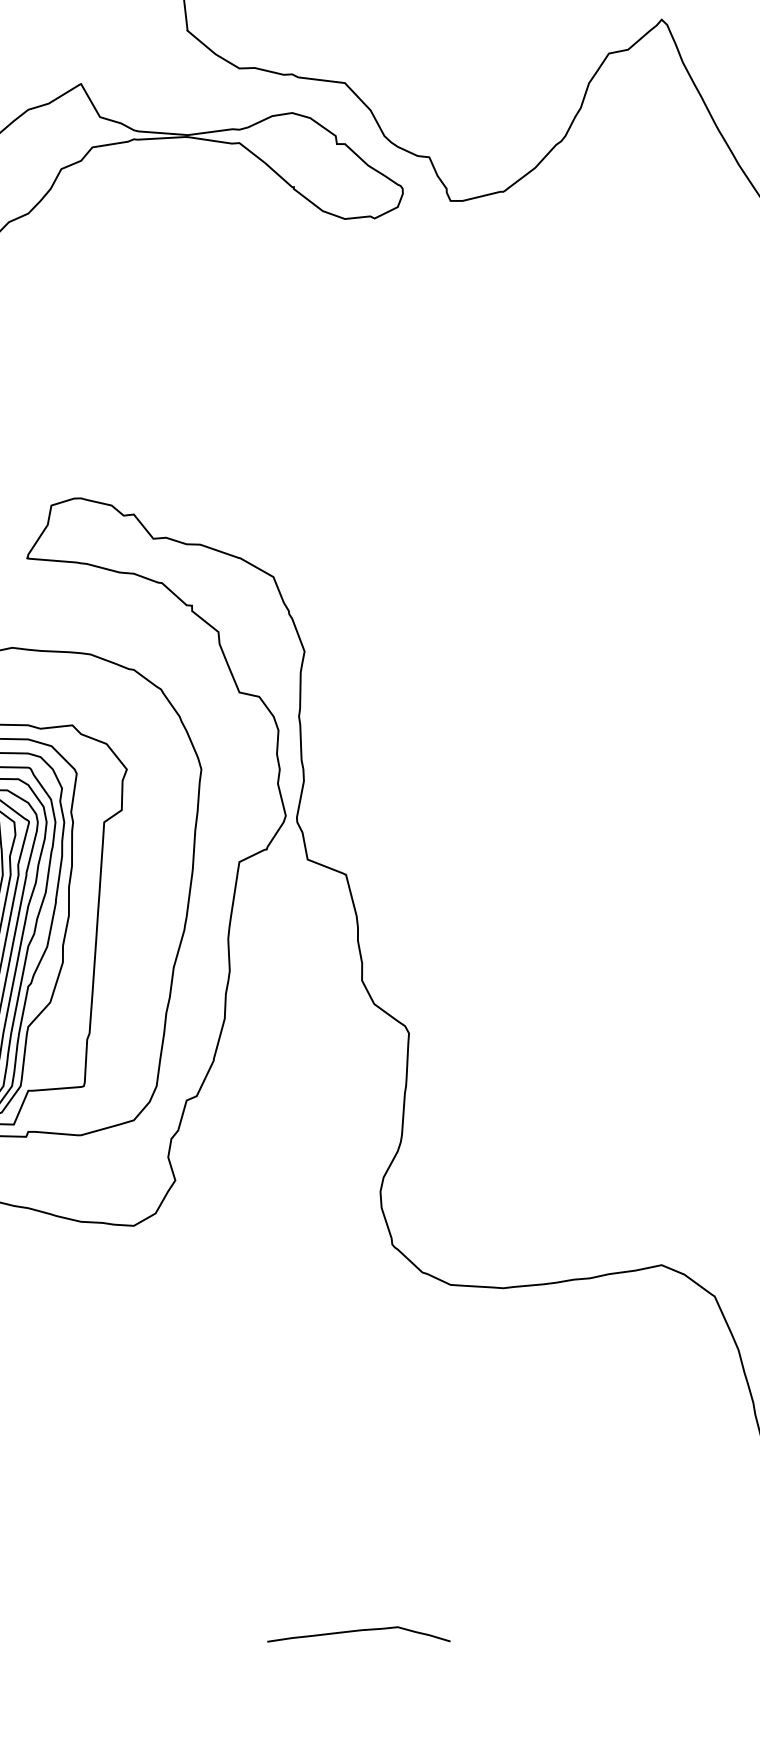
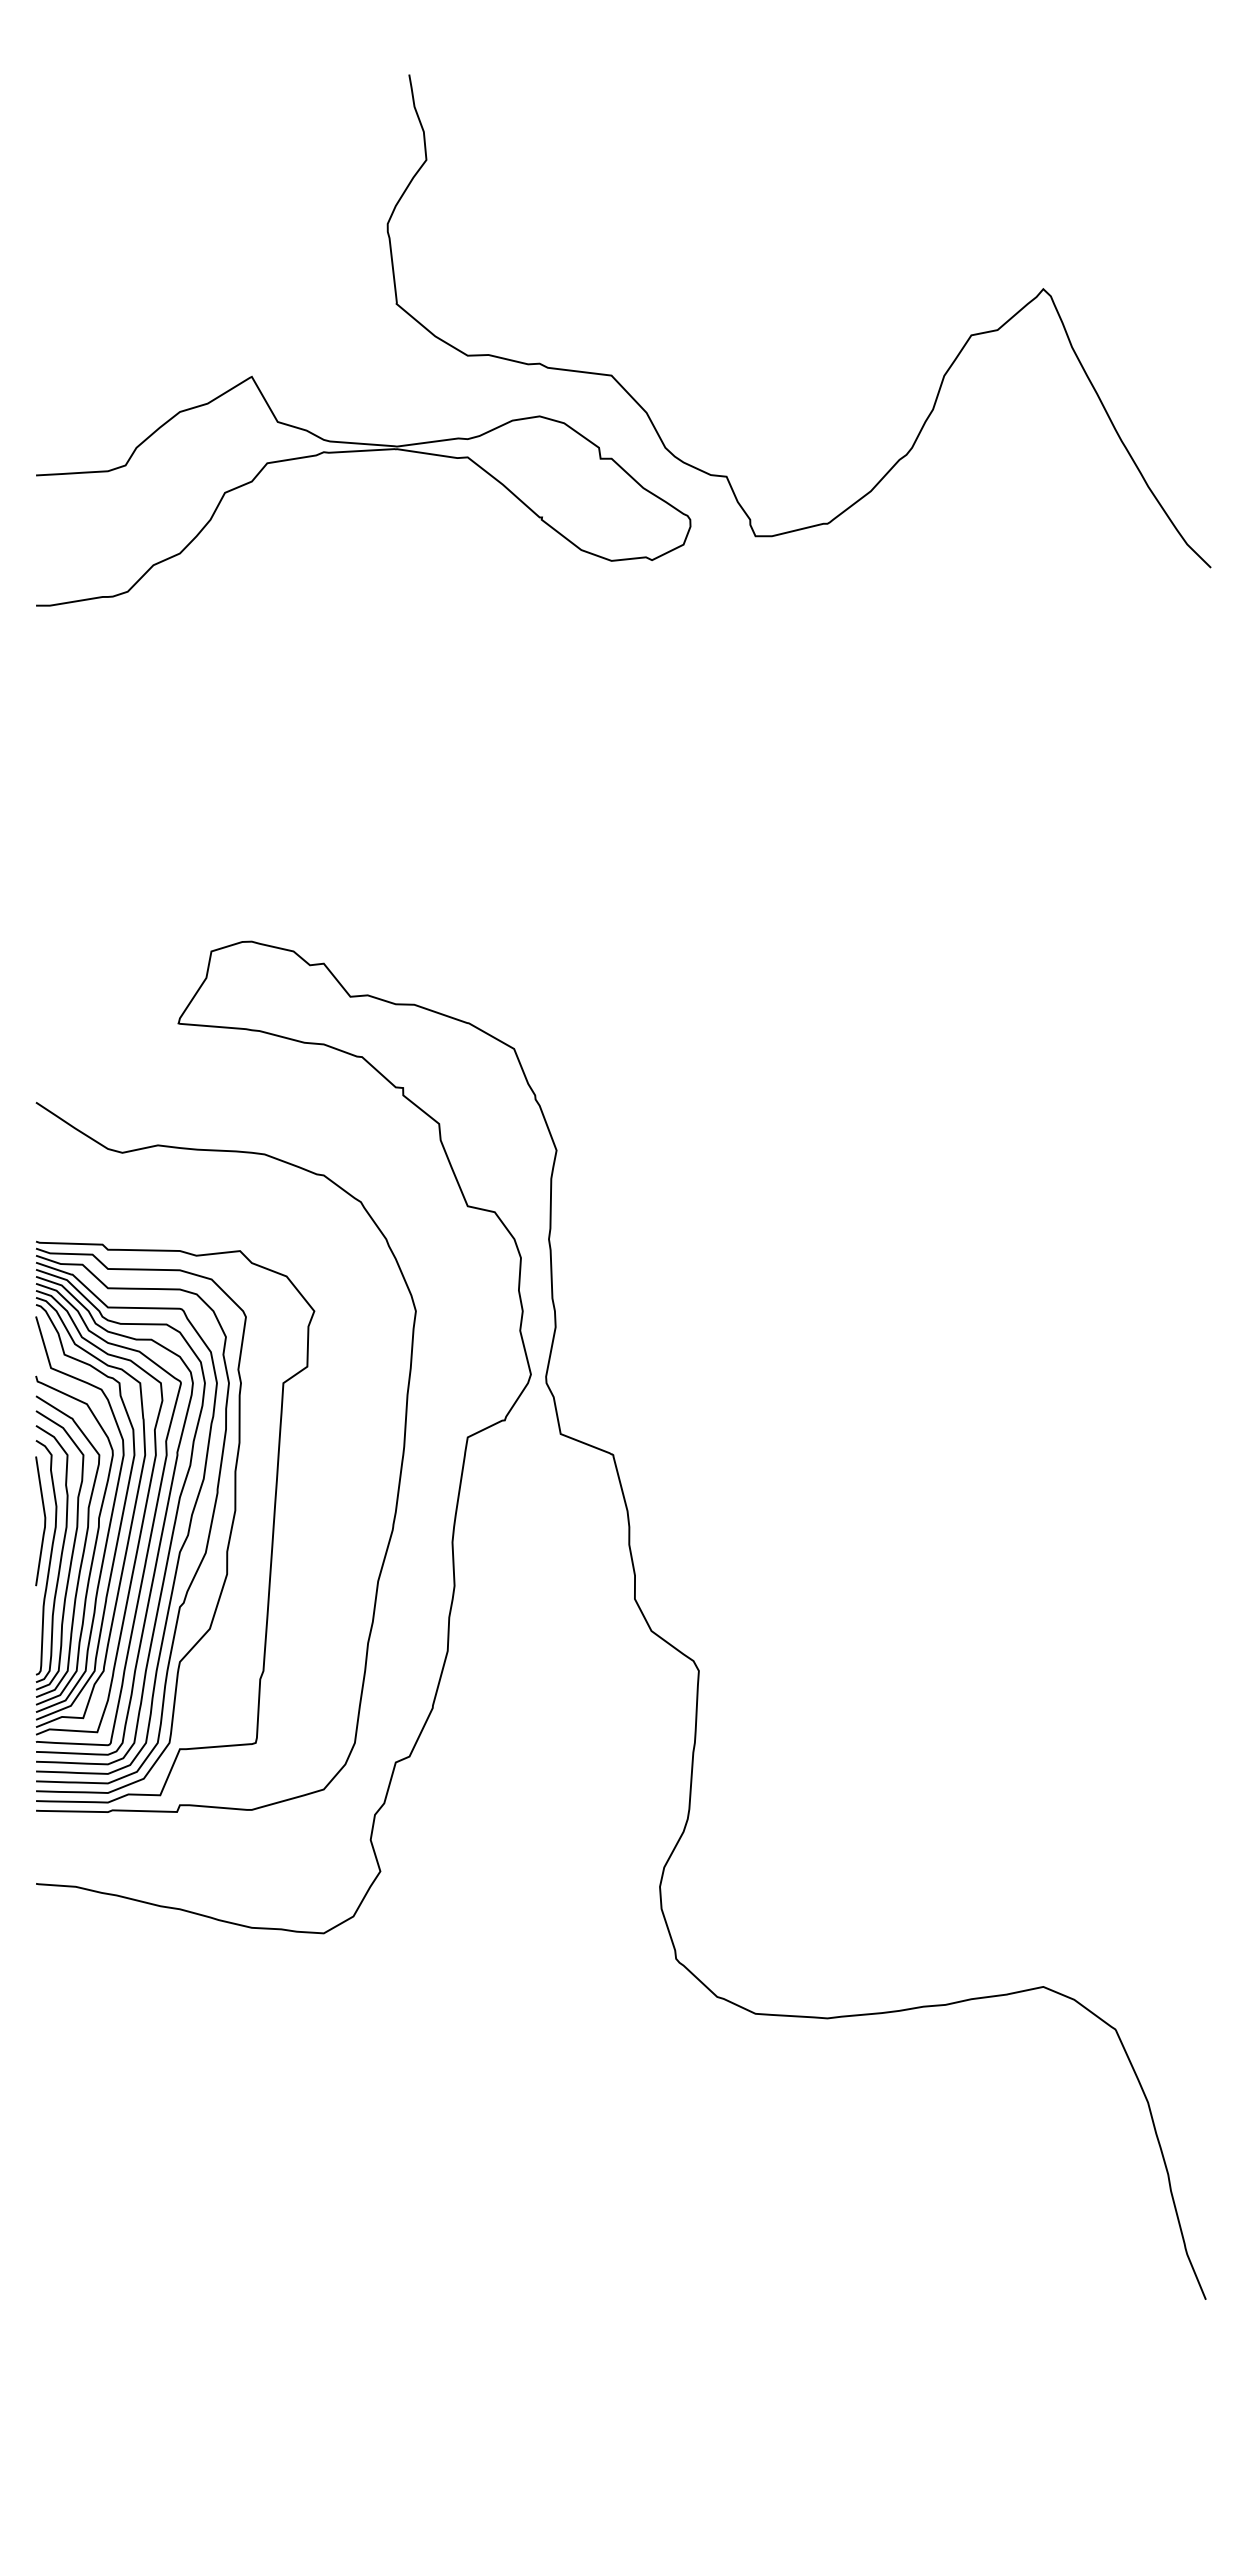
curve: (357, 1631) -> (628, 2486), removed

